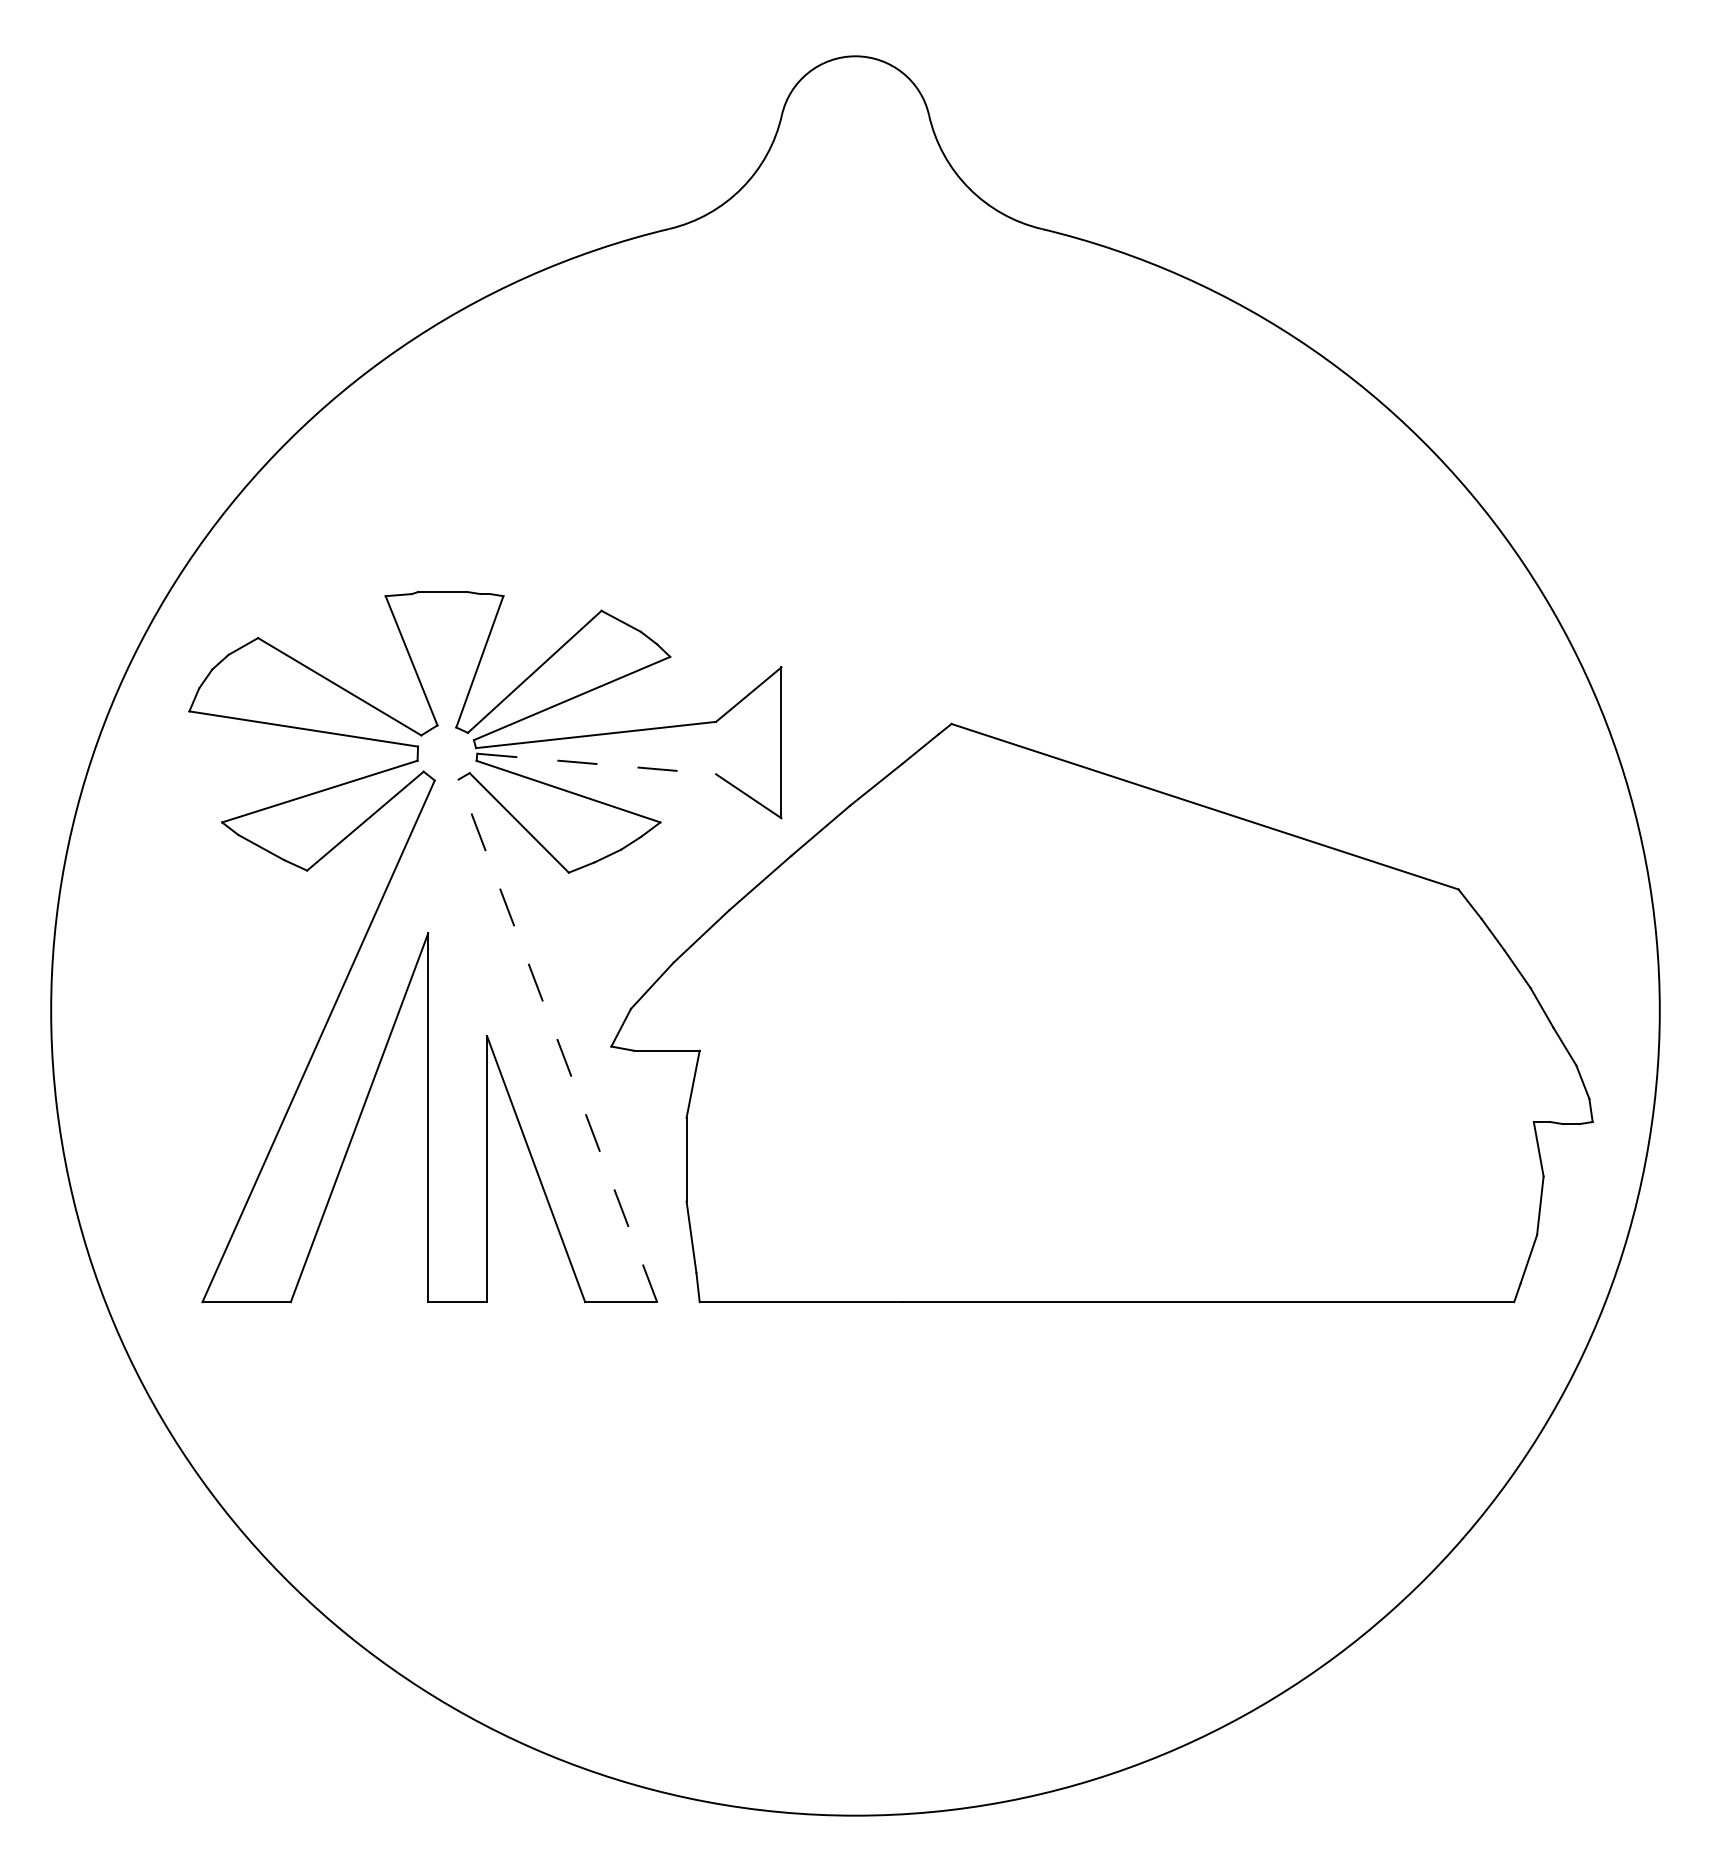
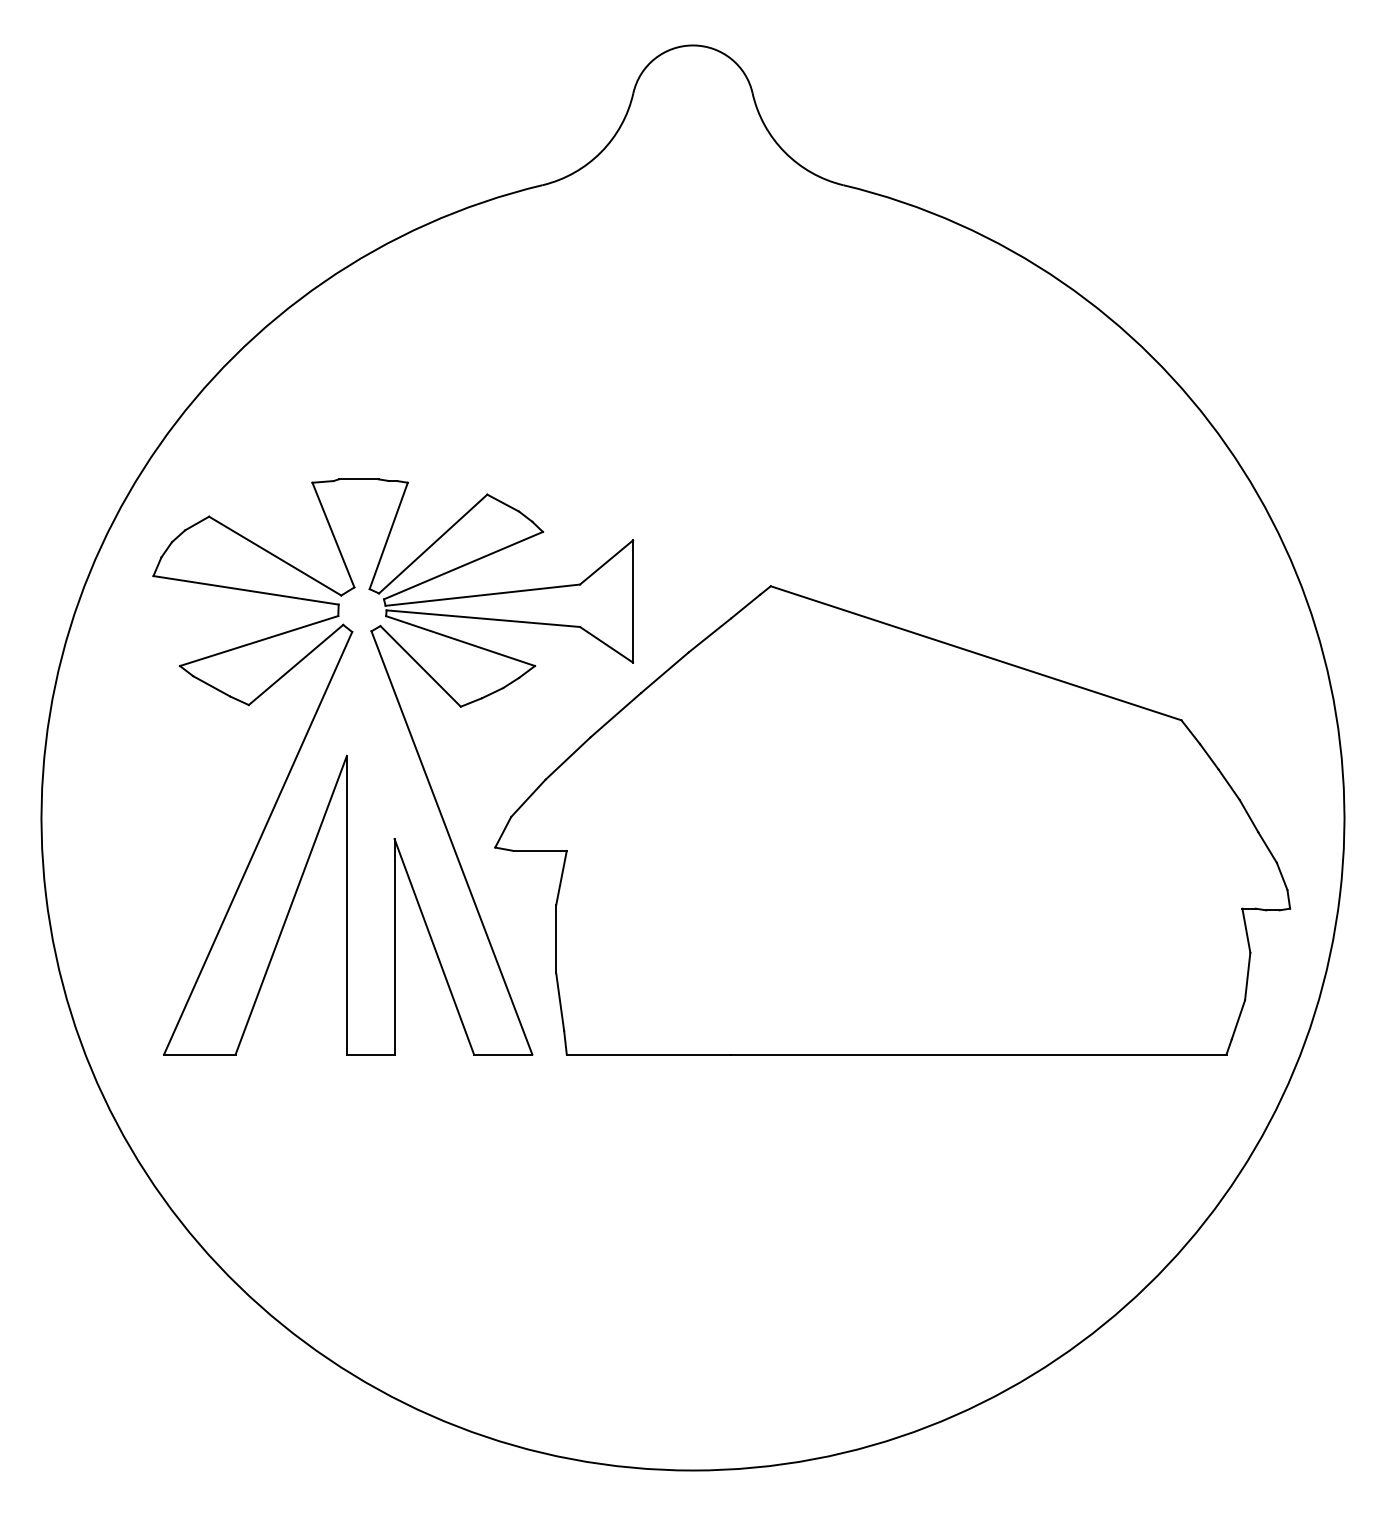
line: (596, 763) -> (483, 618), dashed -> solid
line: (557, 1040) -> (451, 842), dashed -> solid

